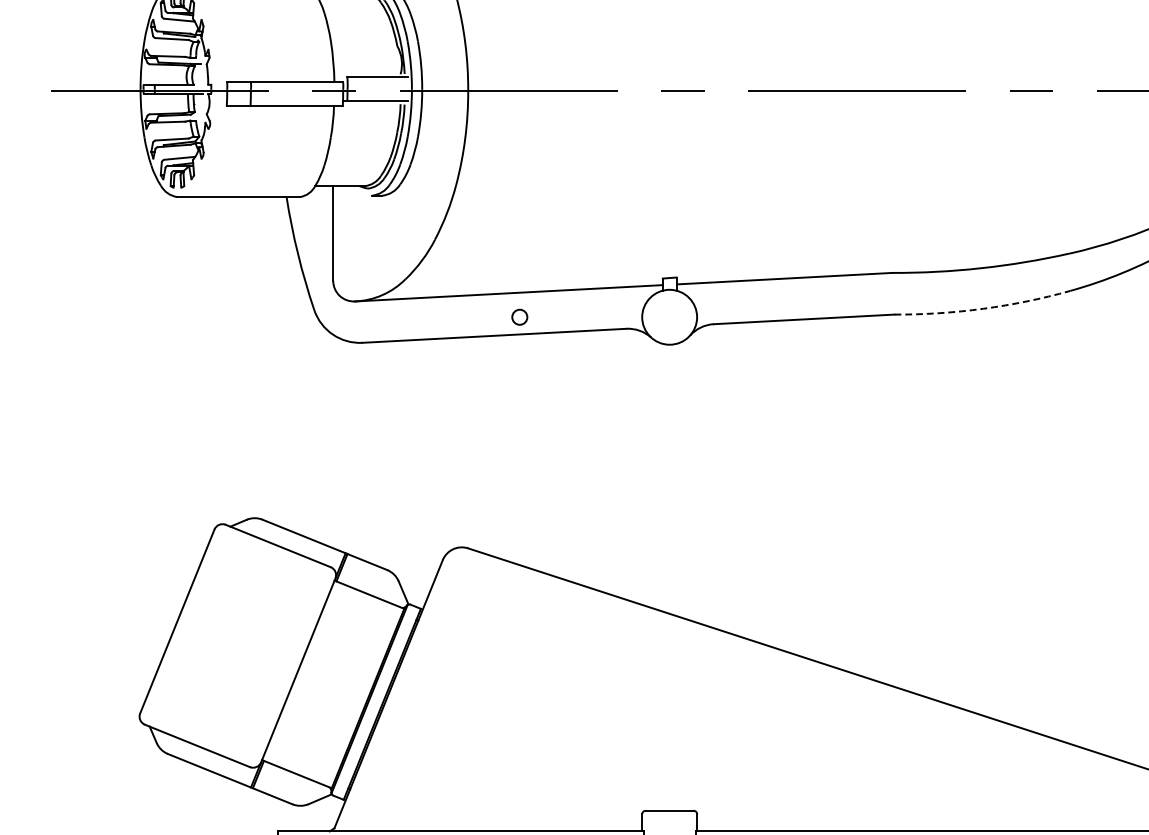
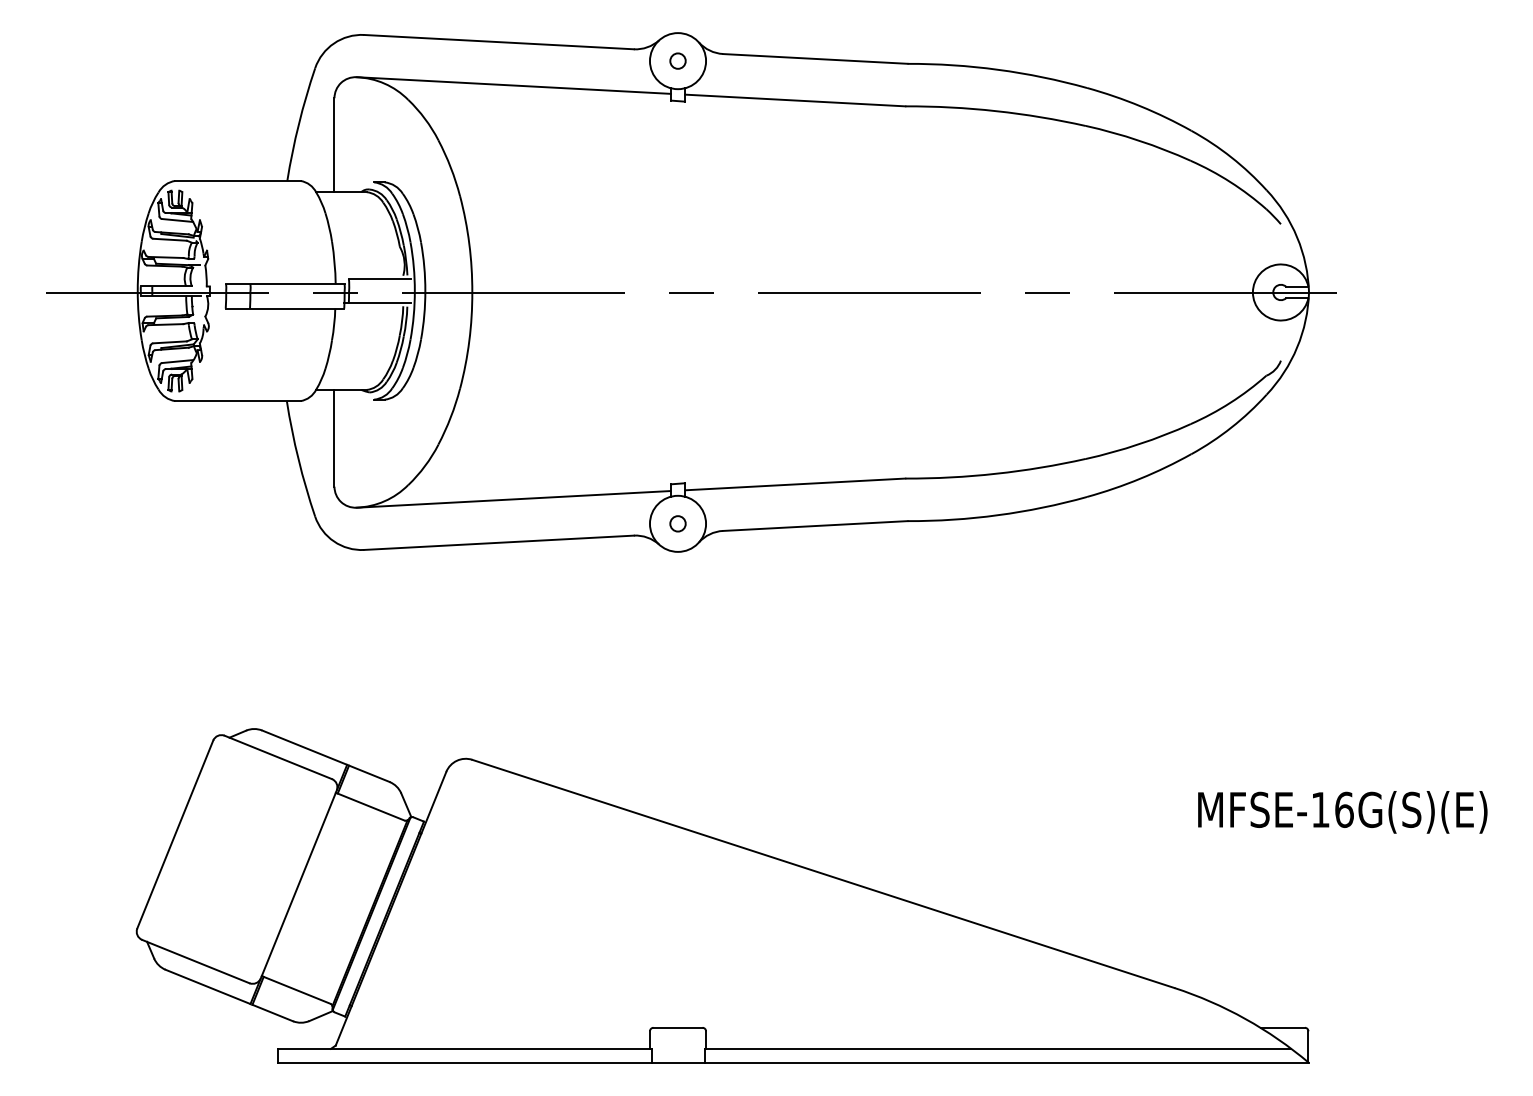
arc: (983, 309) -> (998, 515), dashed -> solid
circle: (519, 316) -> (677, 523), moved

